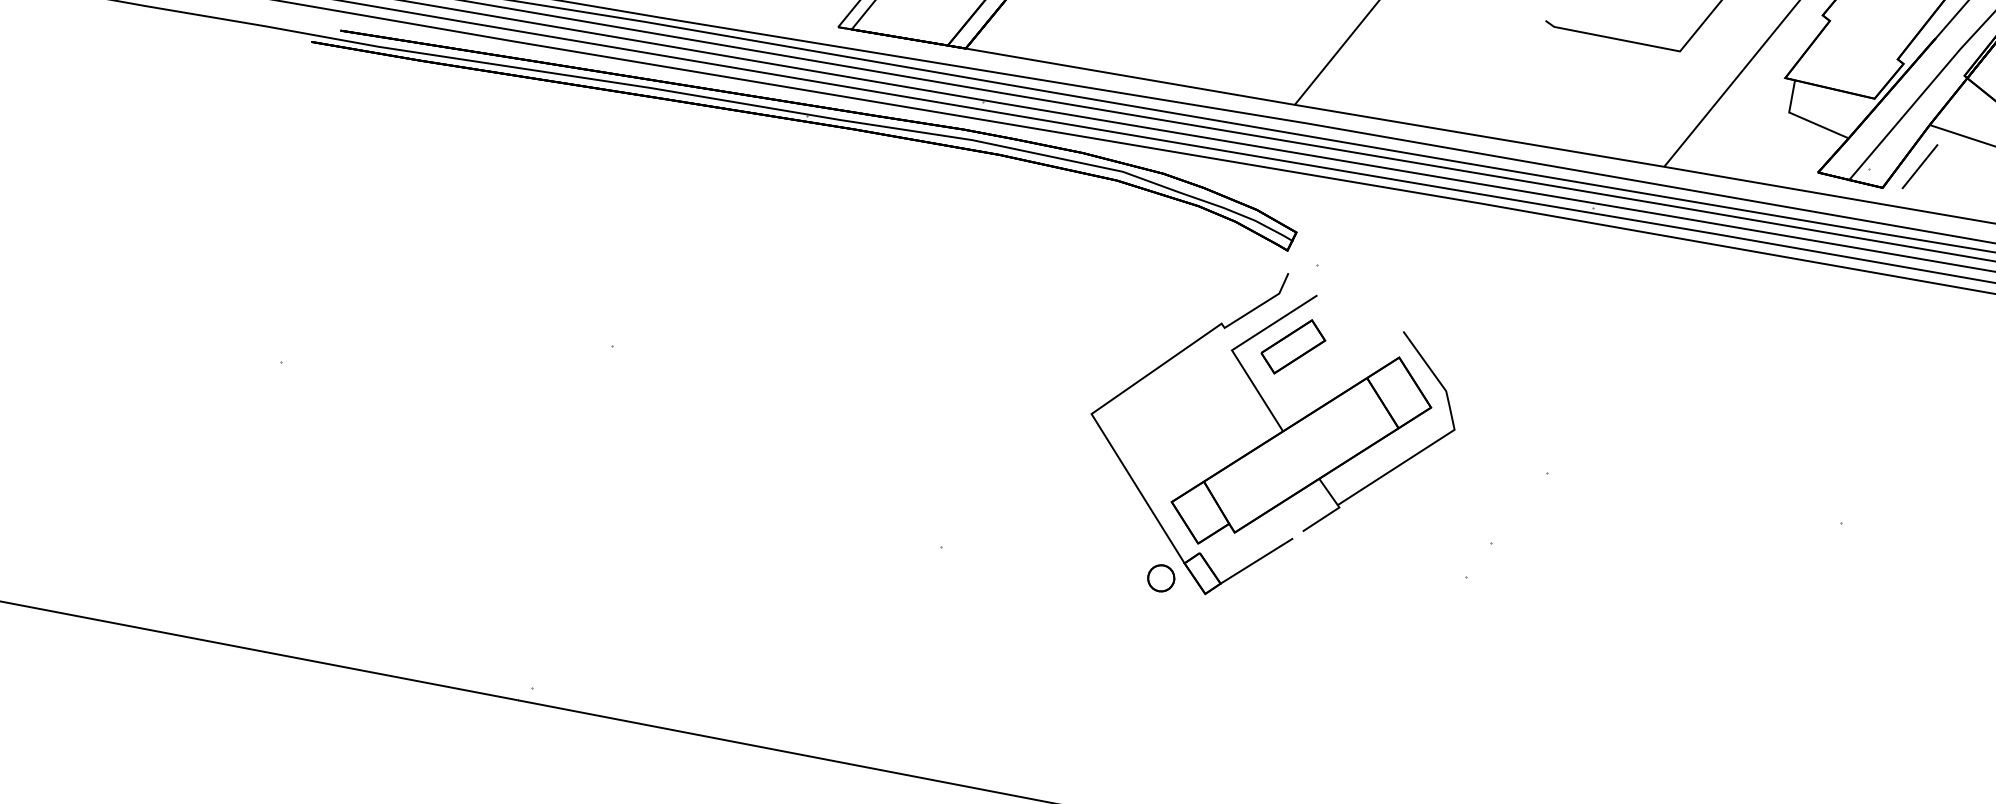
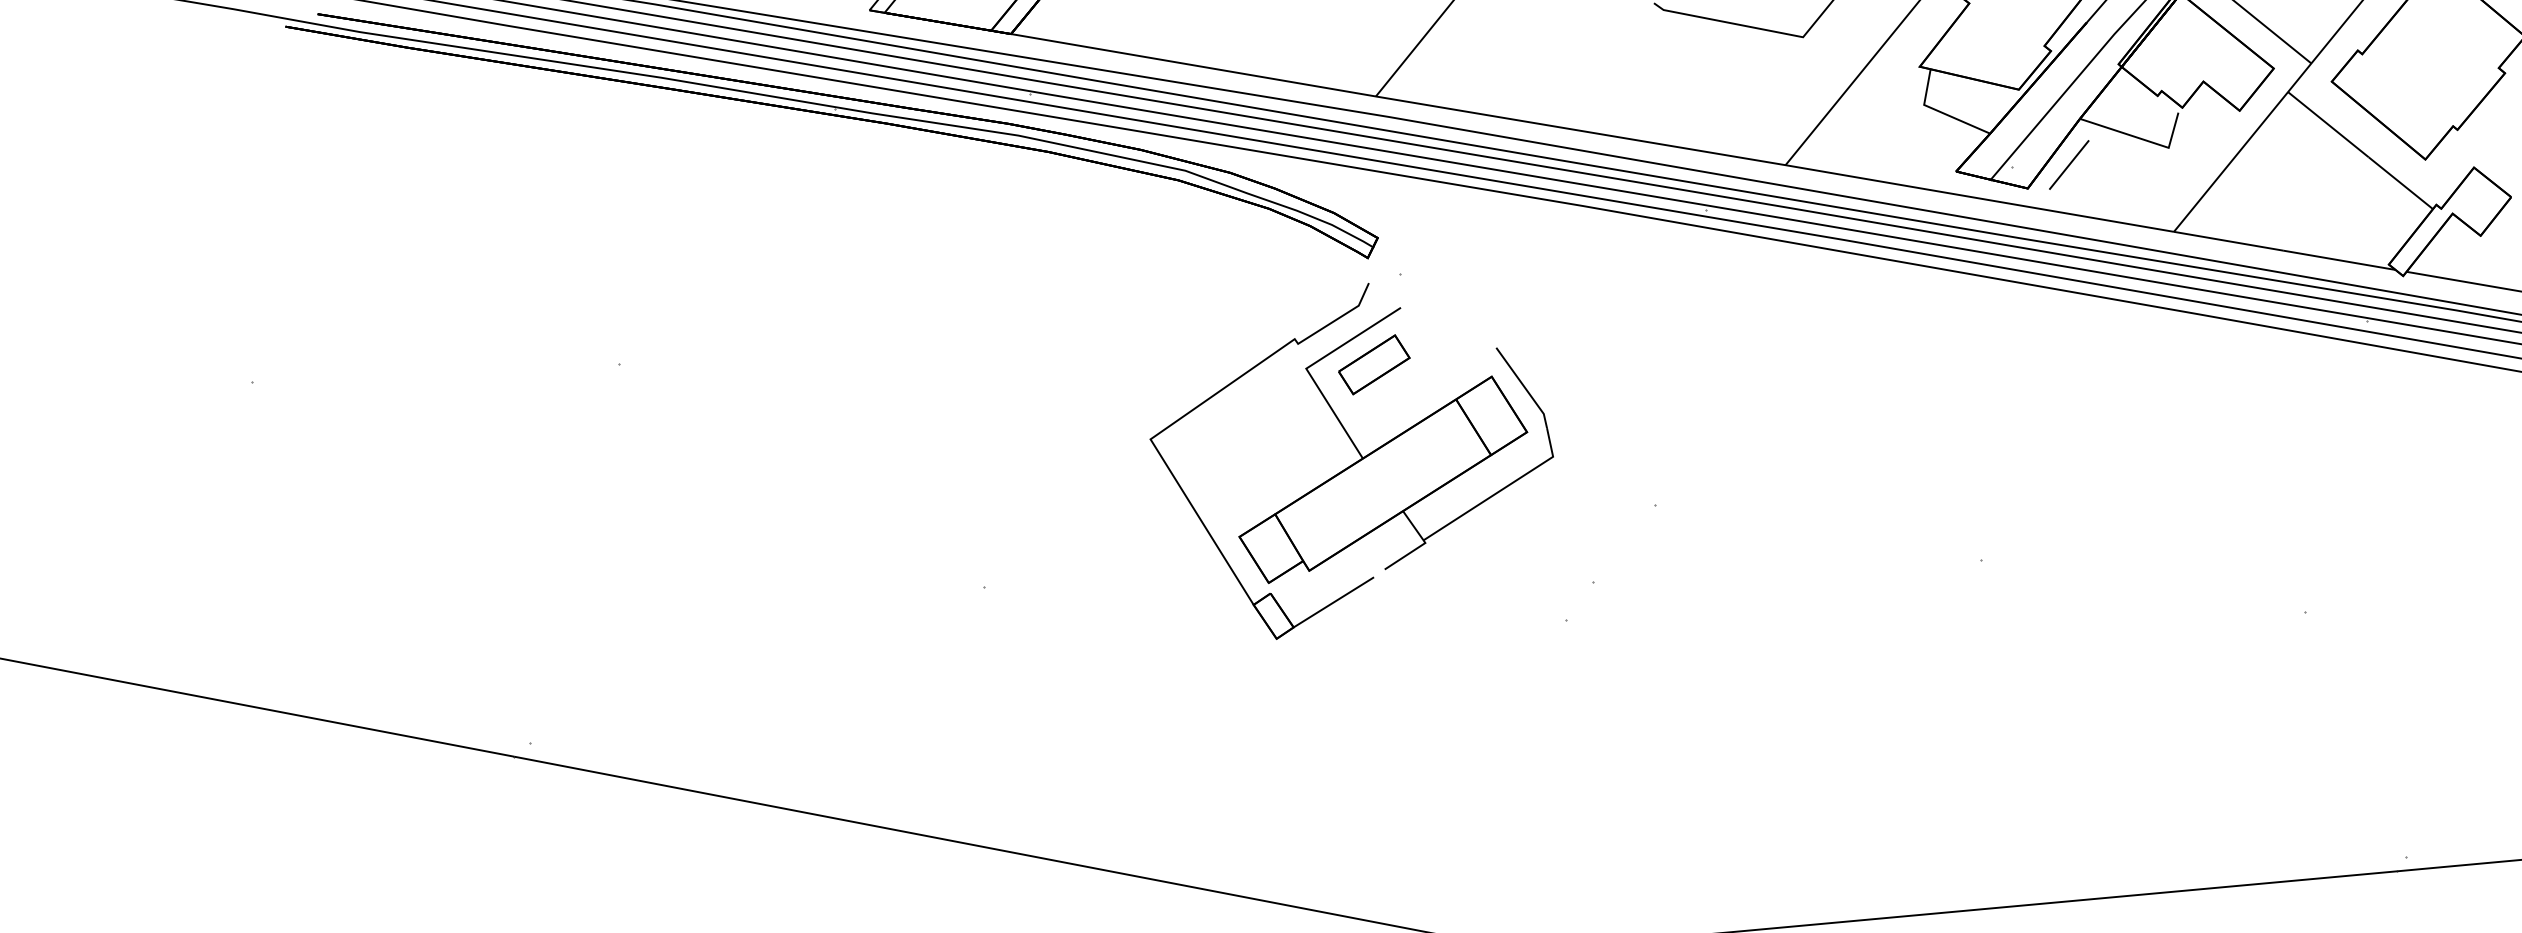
part: (1160, 578) -> (1227, 621), removed

